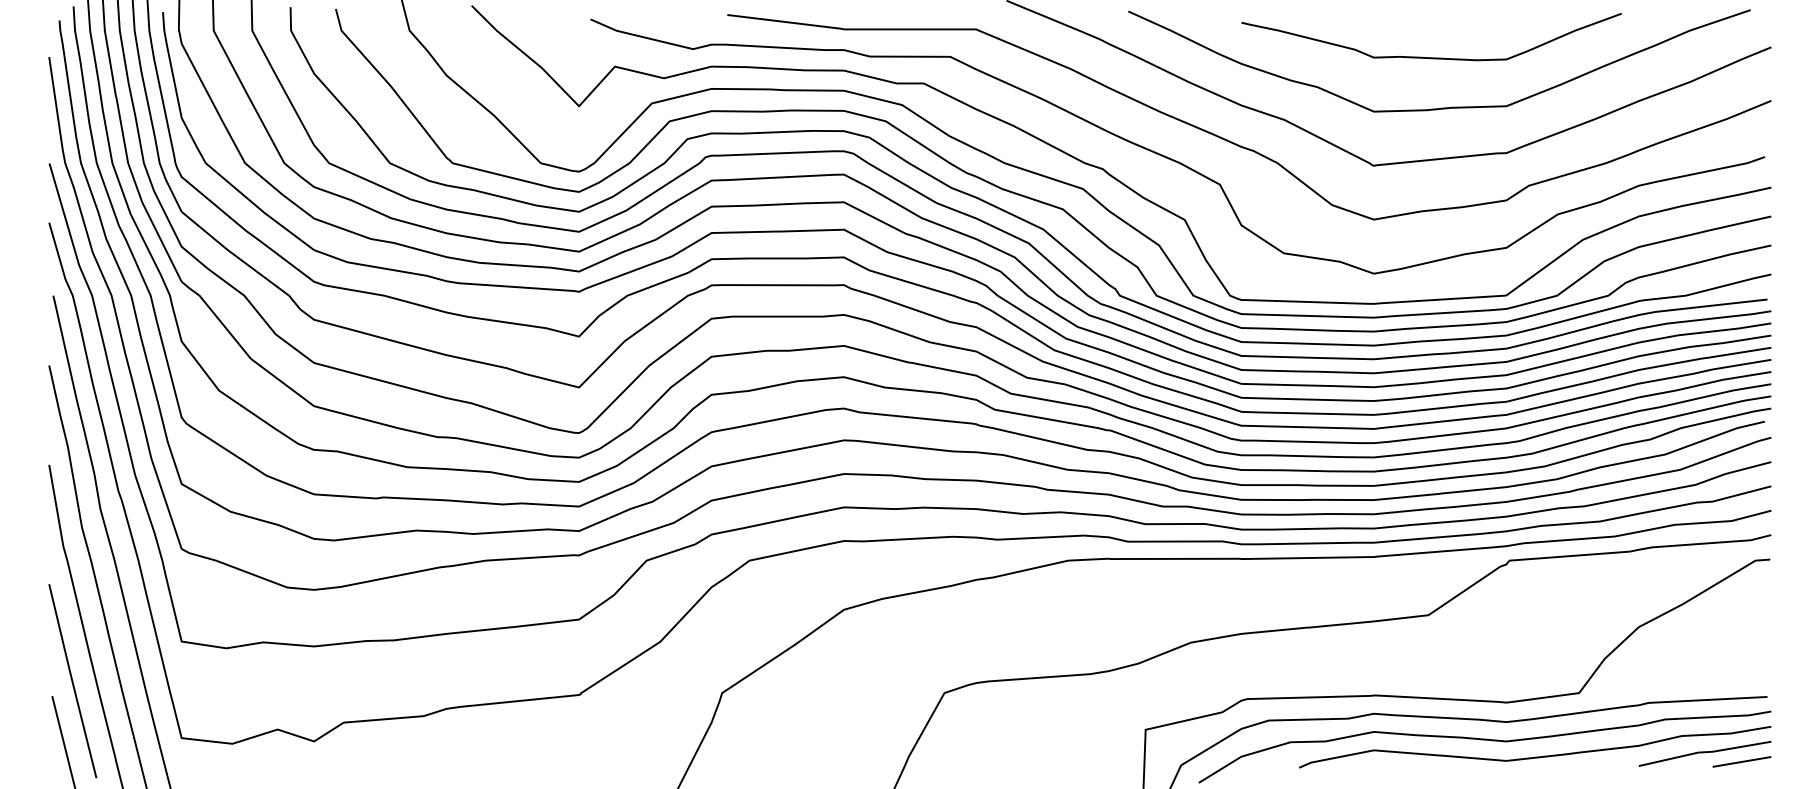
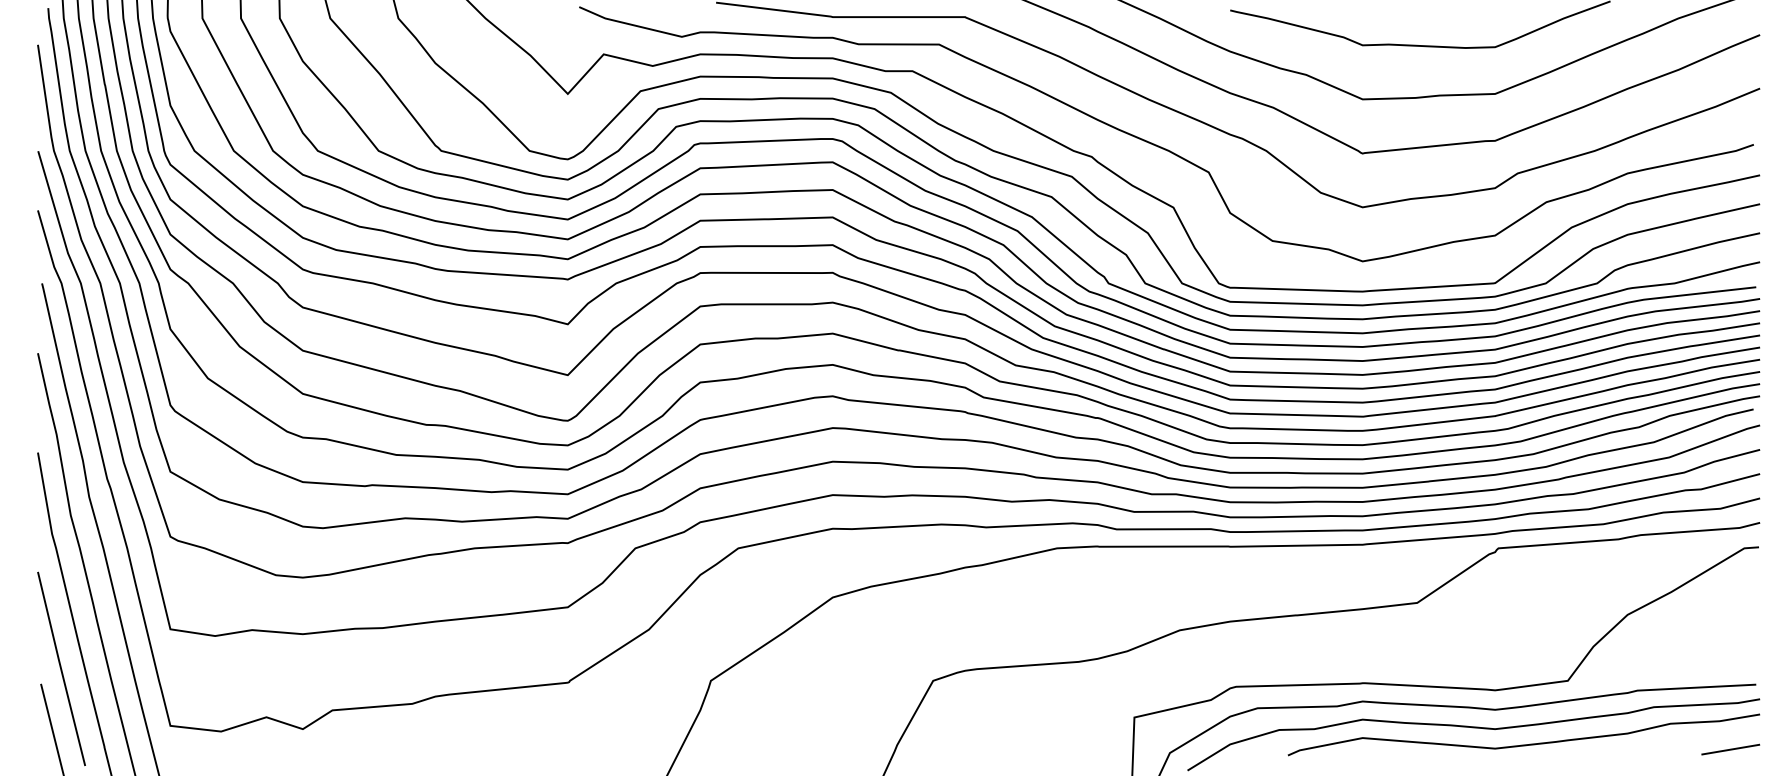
line: (1704, 753) -> (1693, 741), removed

